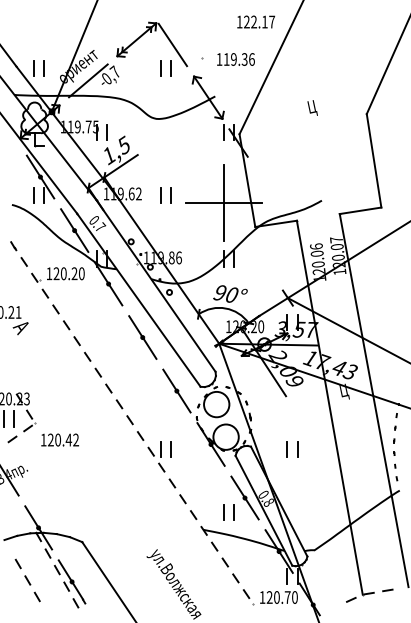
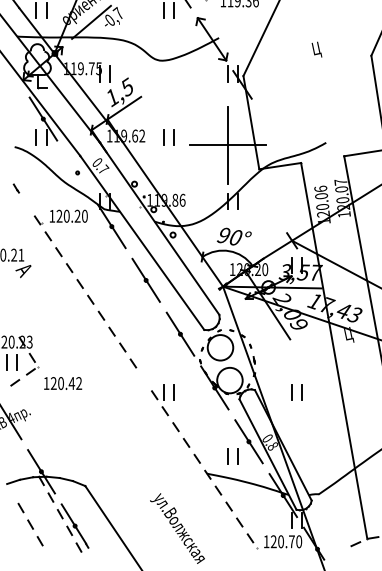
line: (74, 230) -> (77, 172), removed
line: (23, 261) -> (26, 203), removed
line: (140, 435) -> (143, 378), removed

